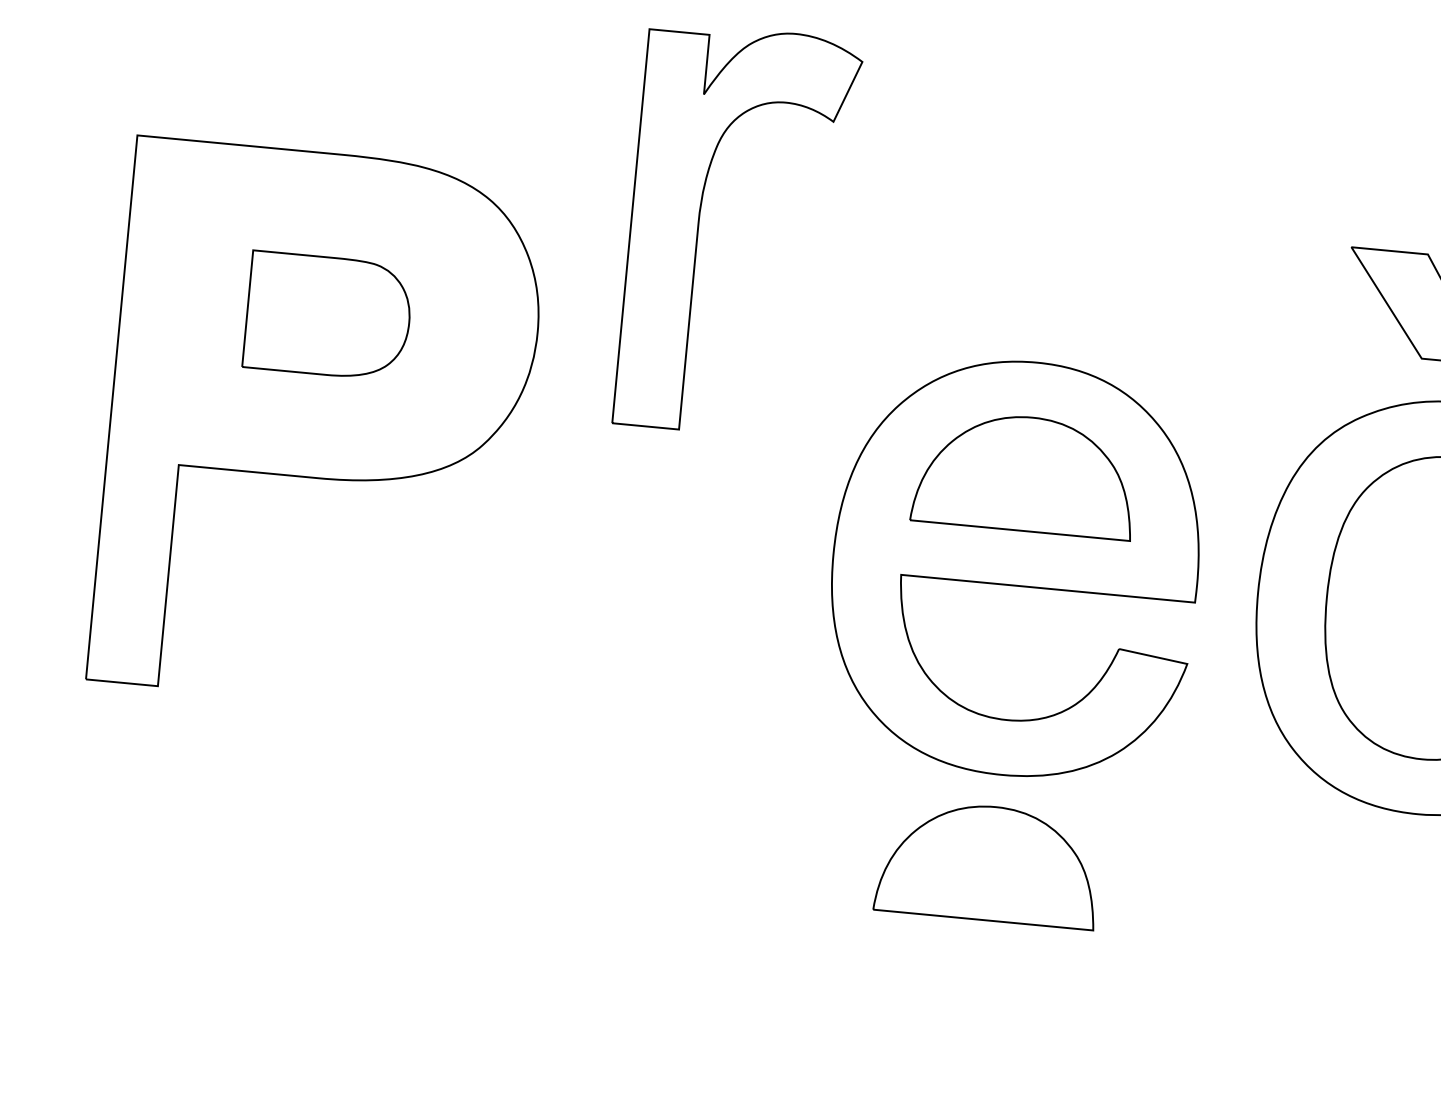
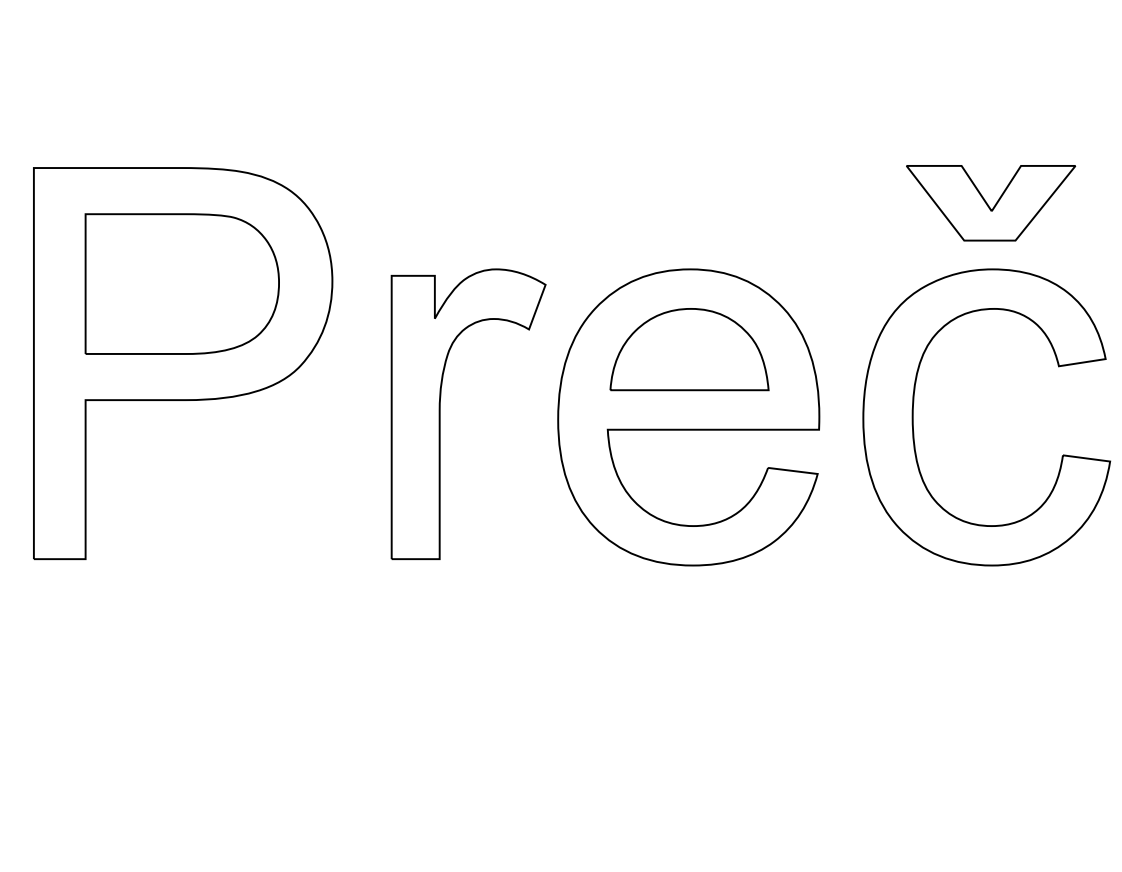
part: (699, 227) -> (440, 413), moved
part: (327, 315) -> (181, 283), size x1.67
part: (988, 863) -> (689, 629), removed

